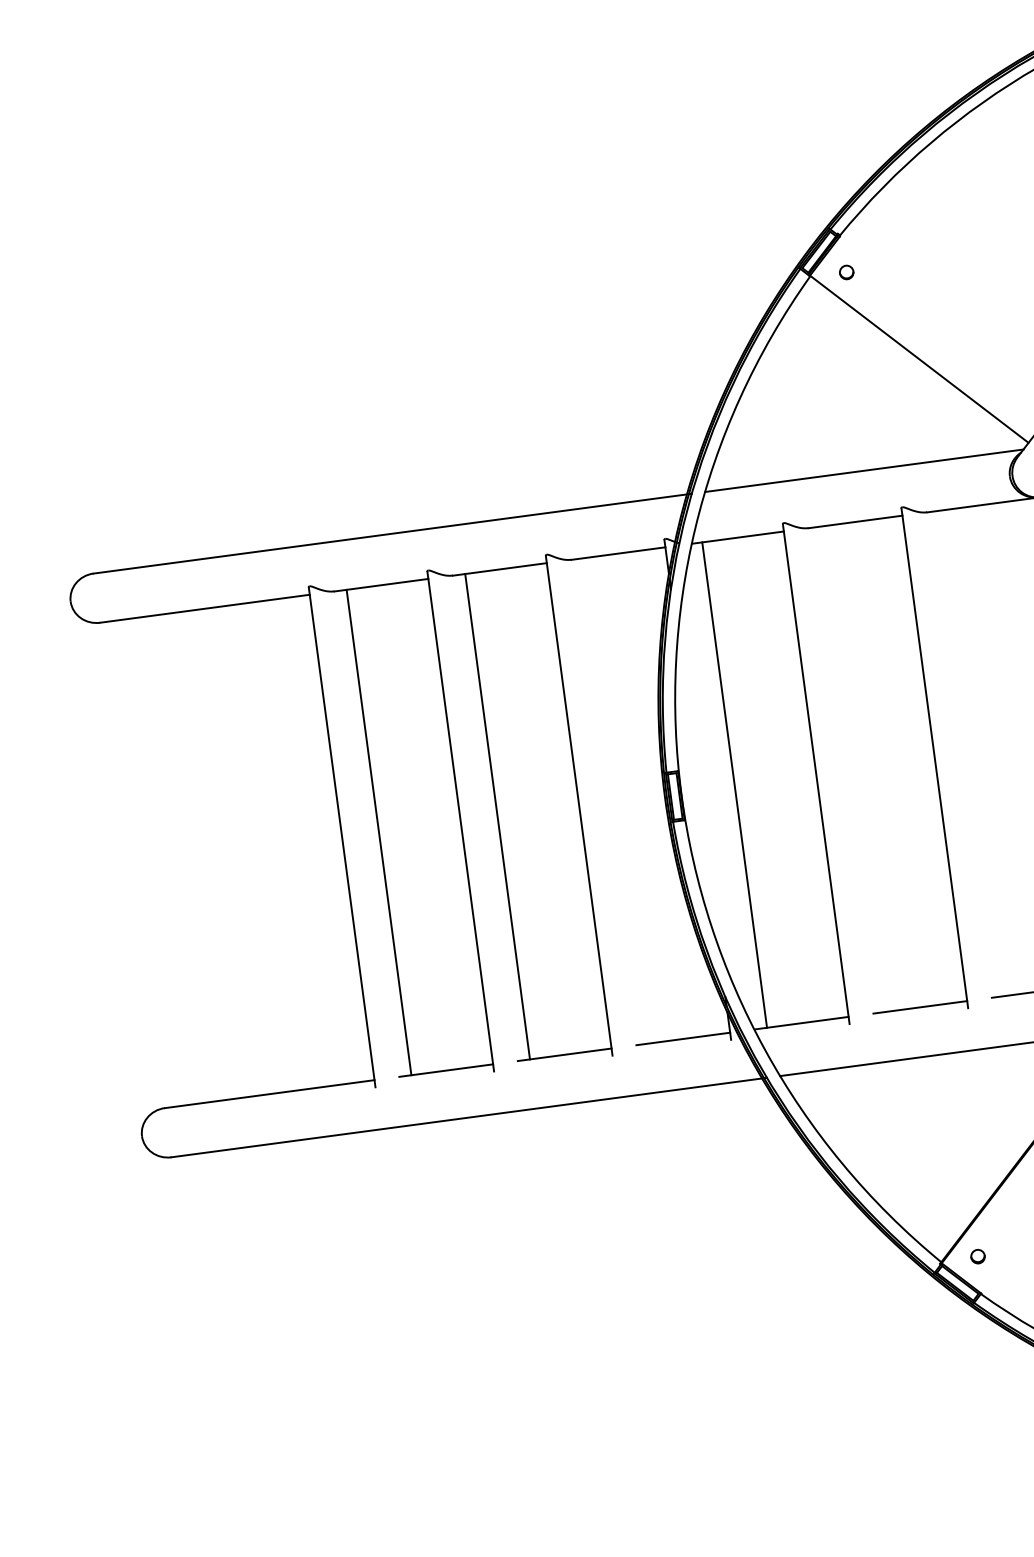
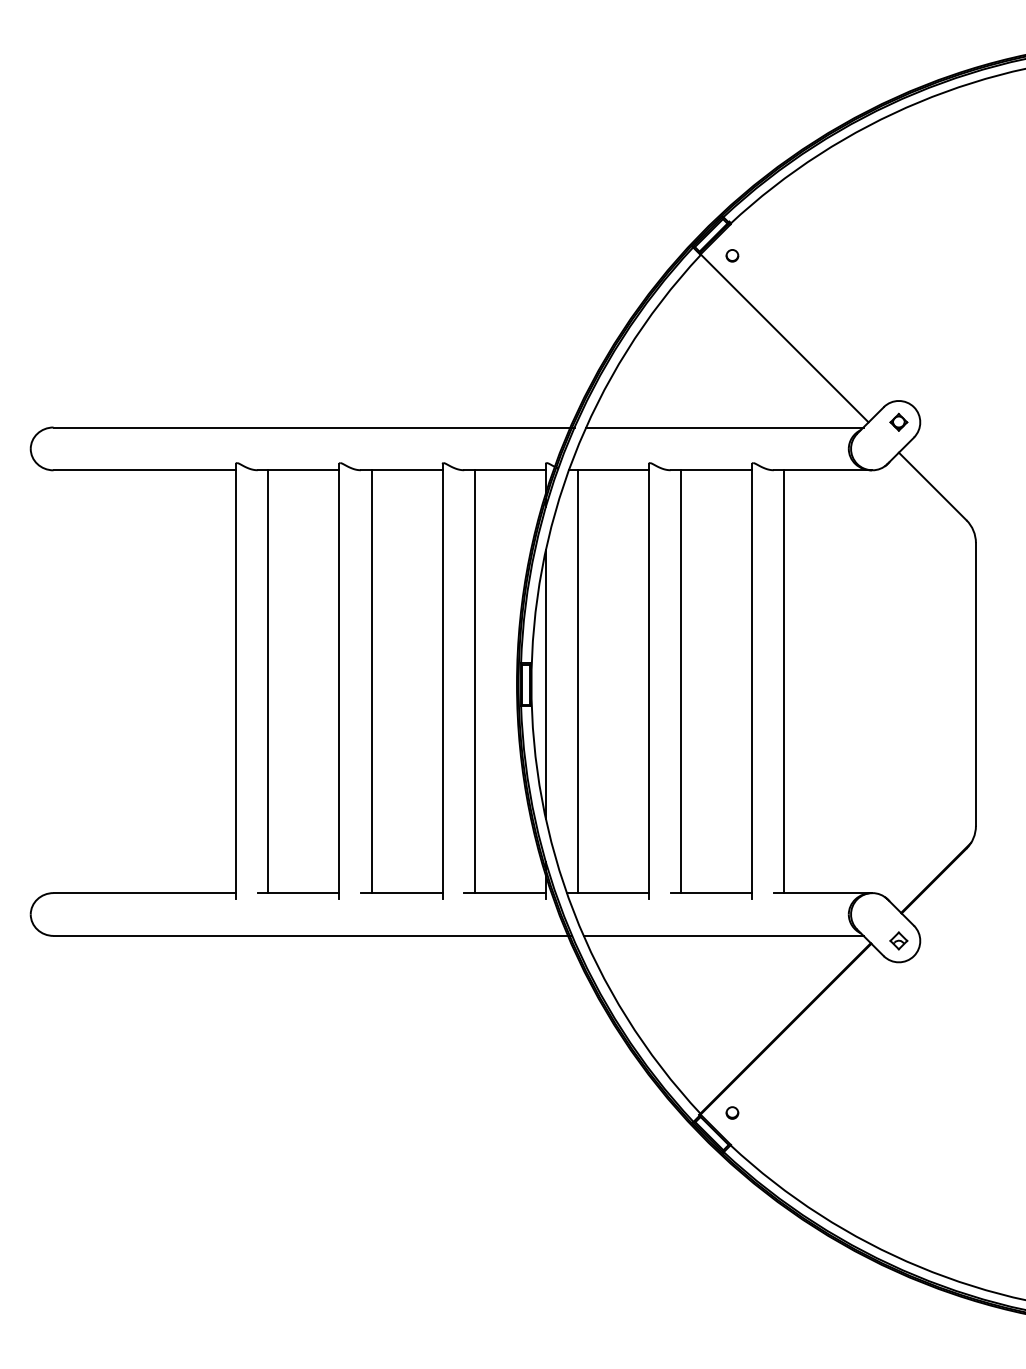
line: (971, 753) -> (784, 681), added
line: (853, 769) -> (681, 681), added
line: (697, 793) -> (545, 684), added
line: (615, 800) -> (474, 681), added

